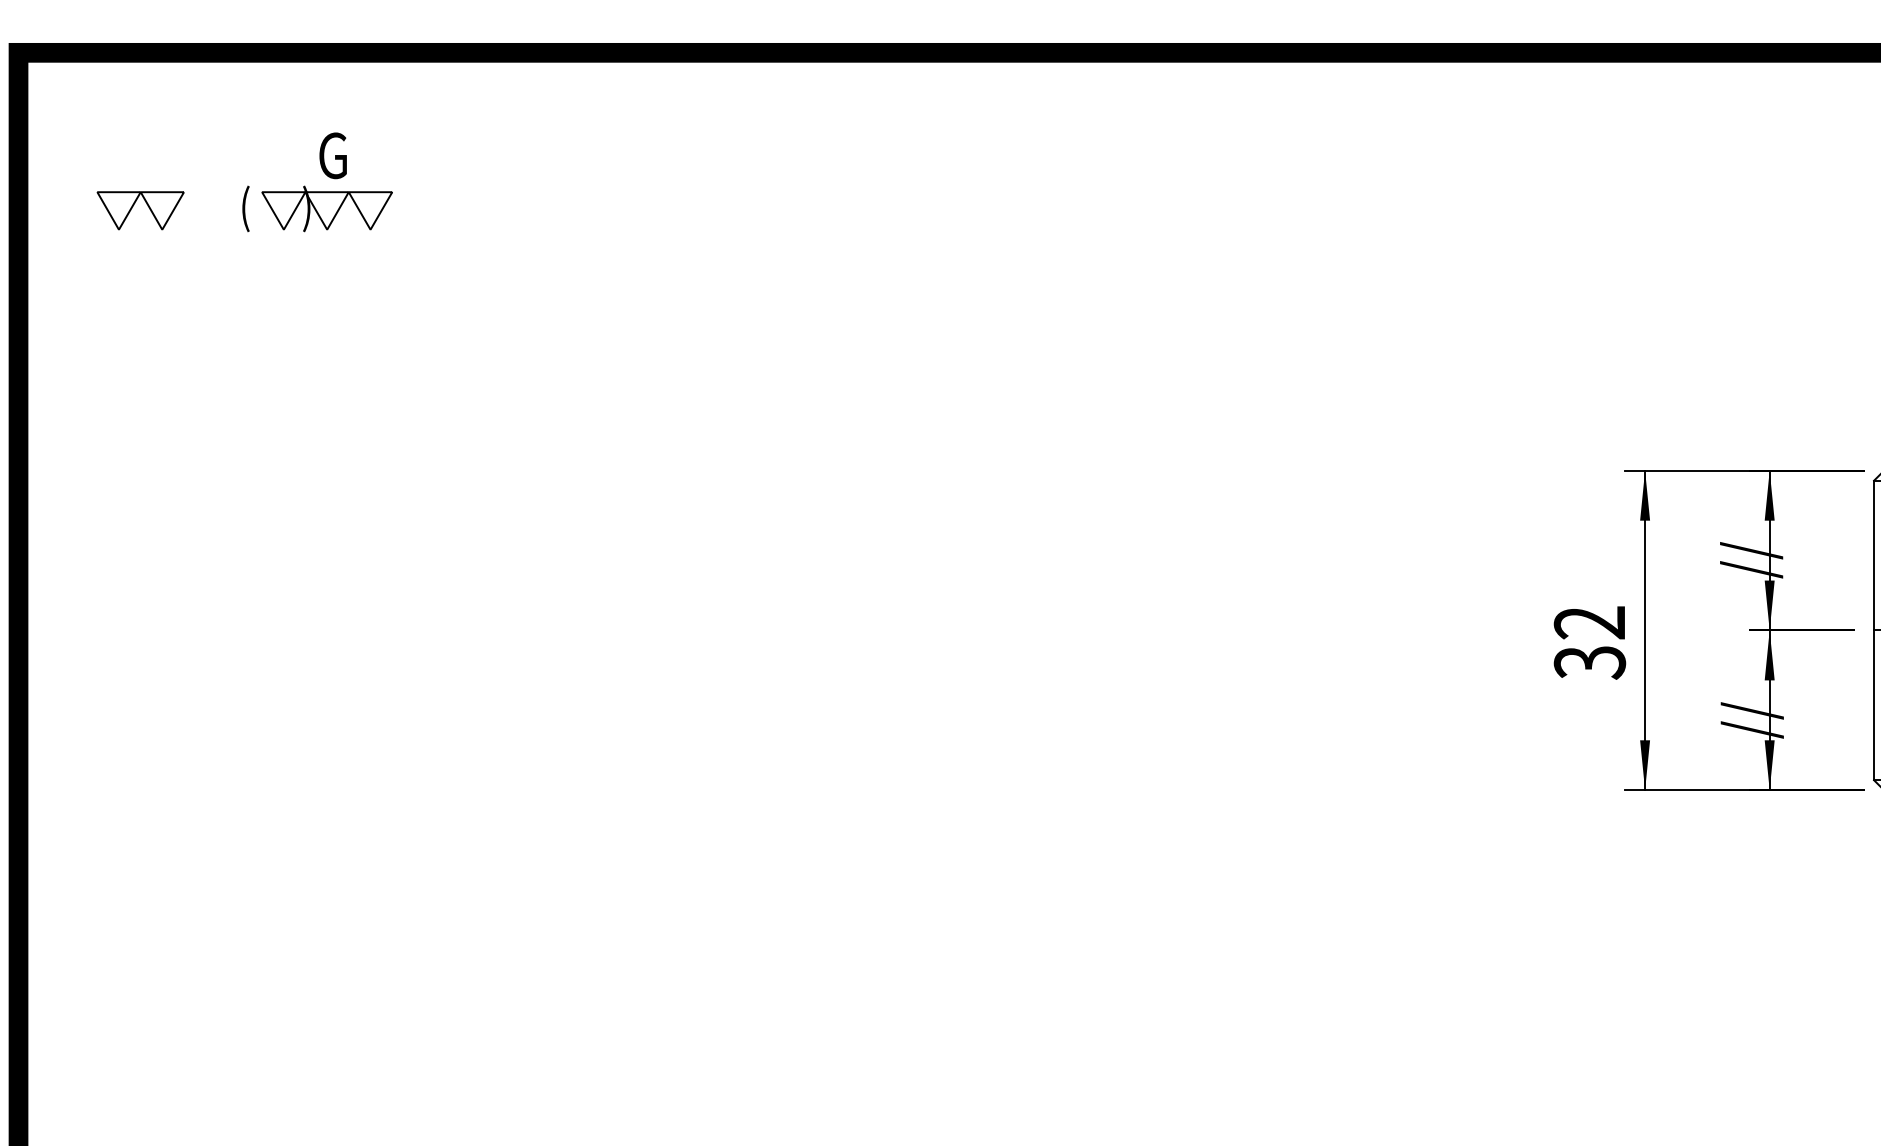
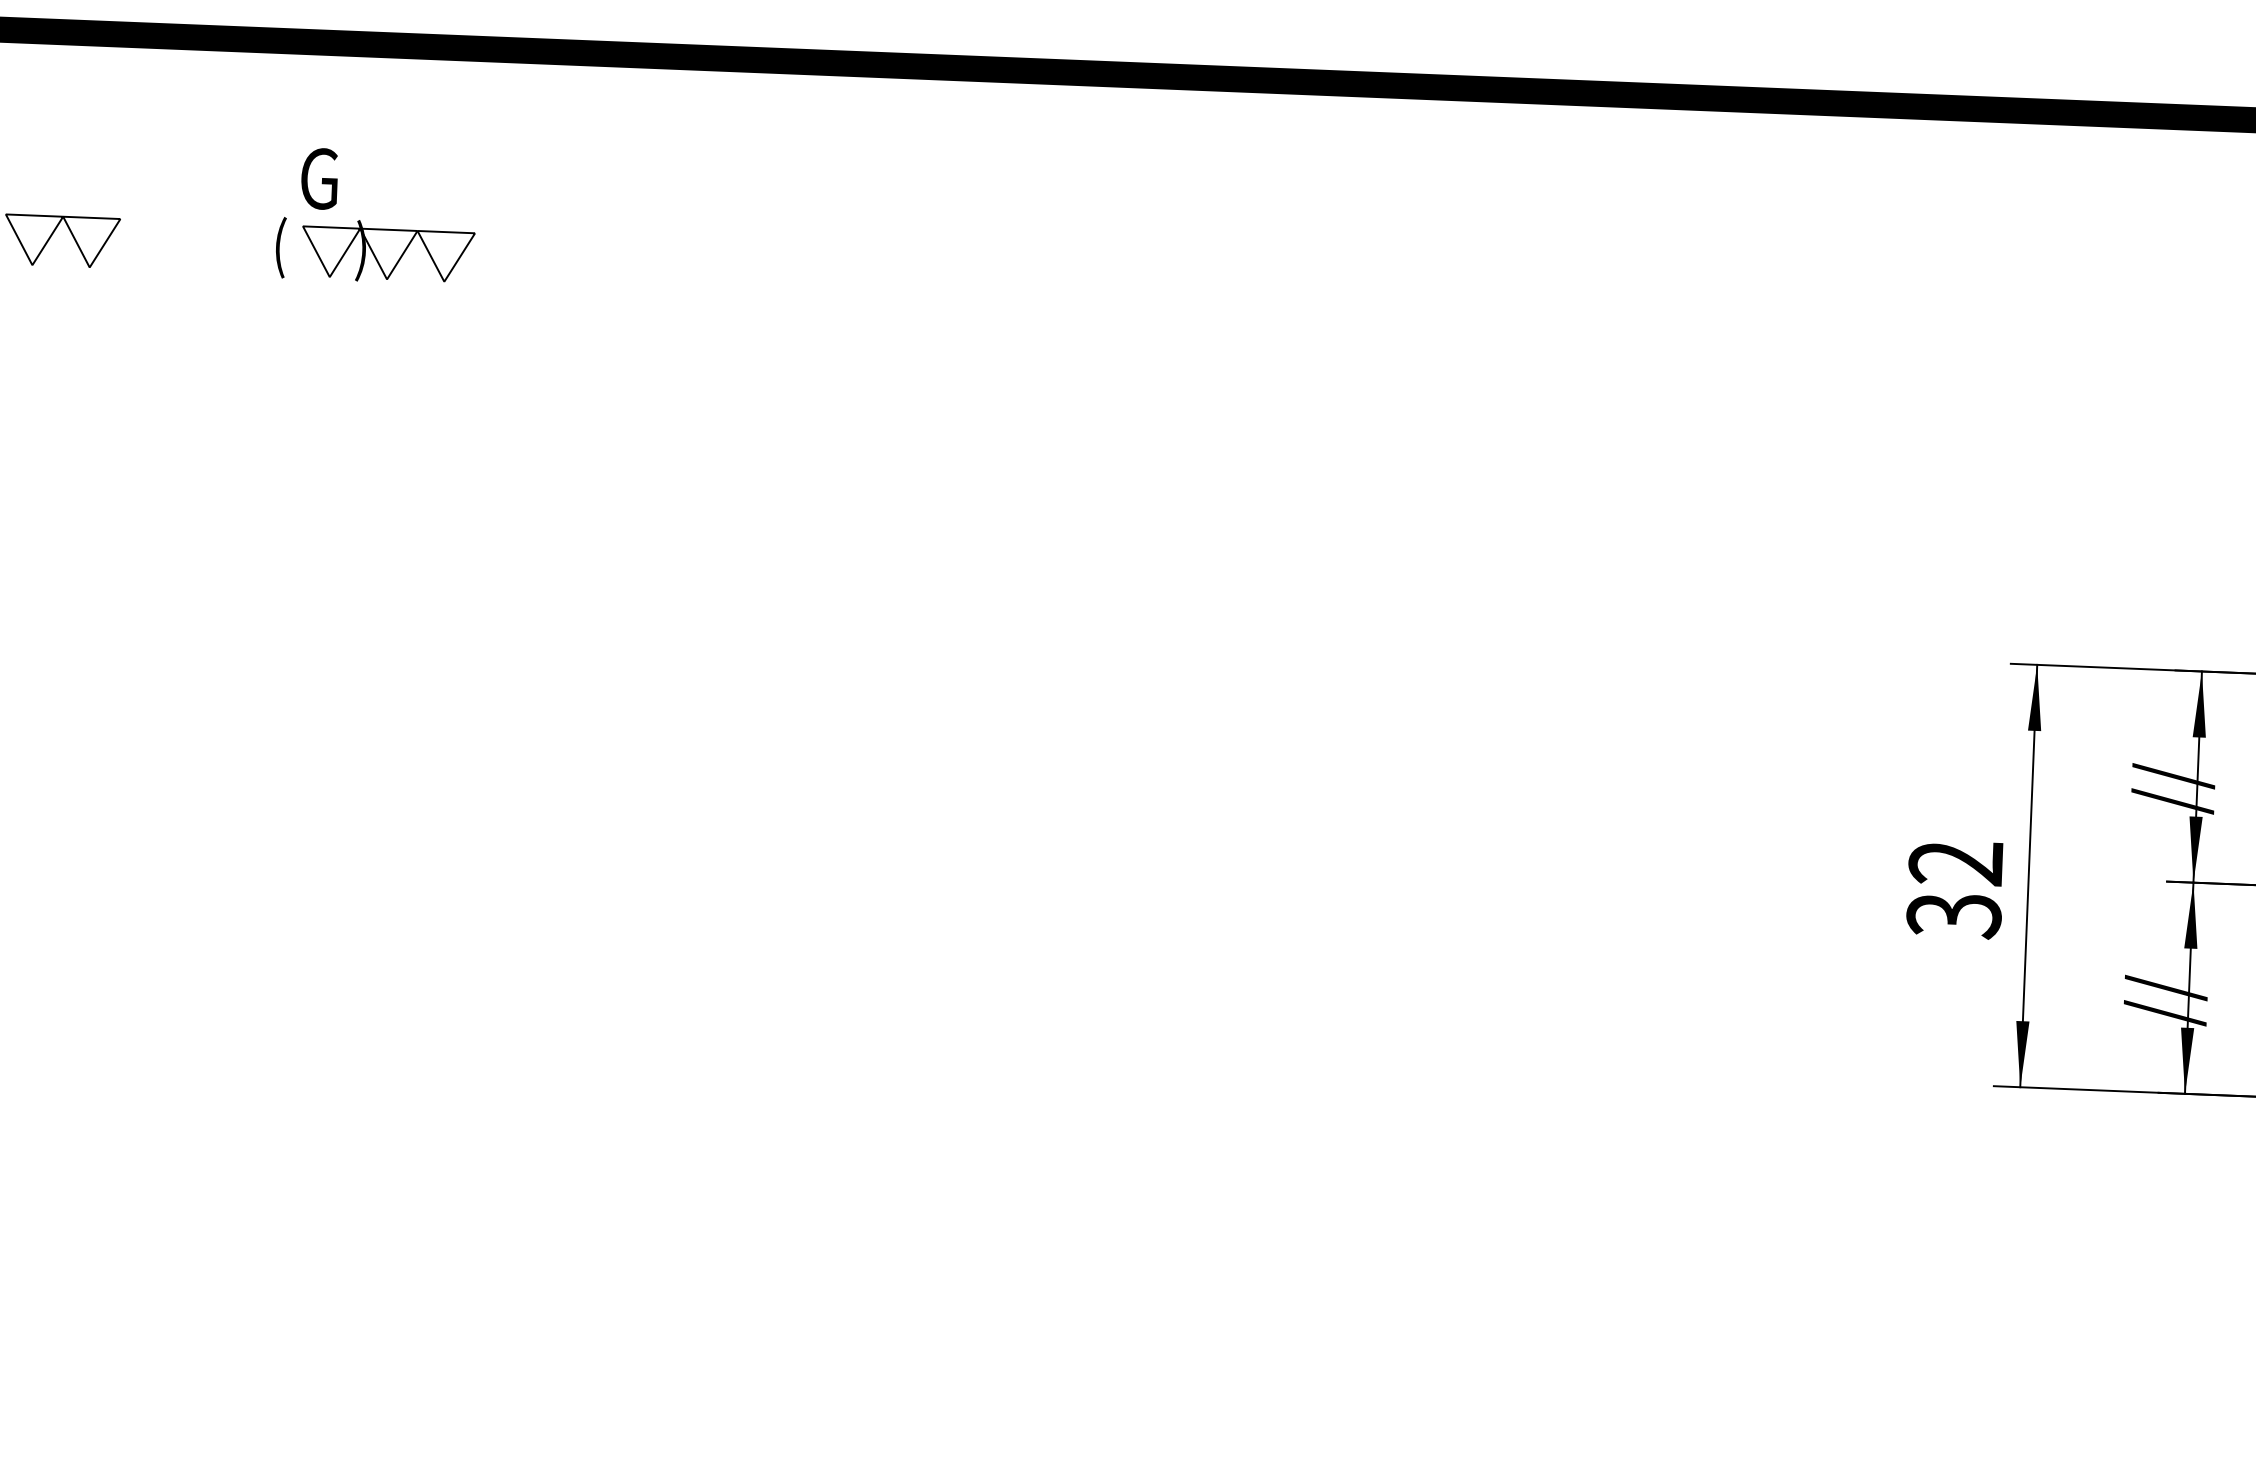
part: (317, 208) -> (375, 250), moved

